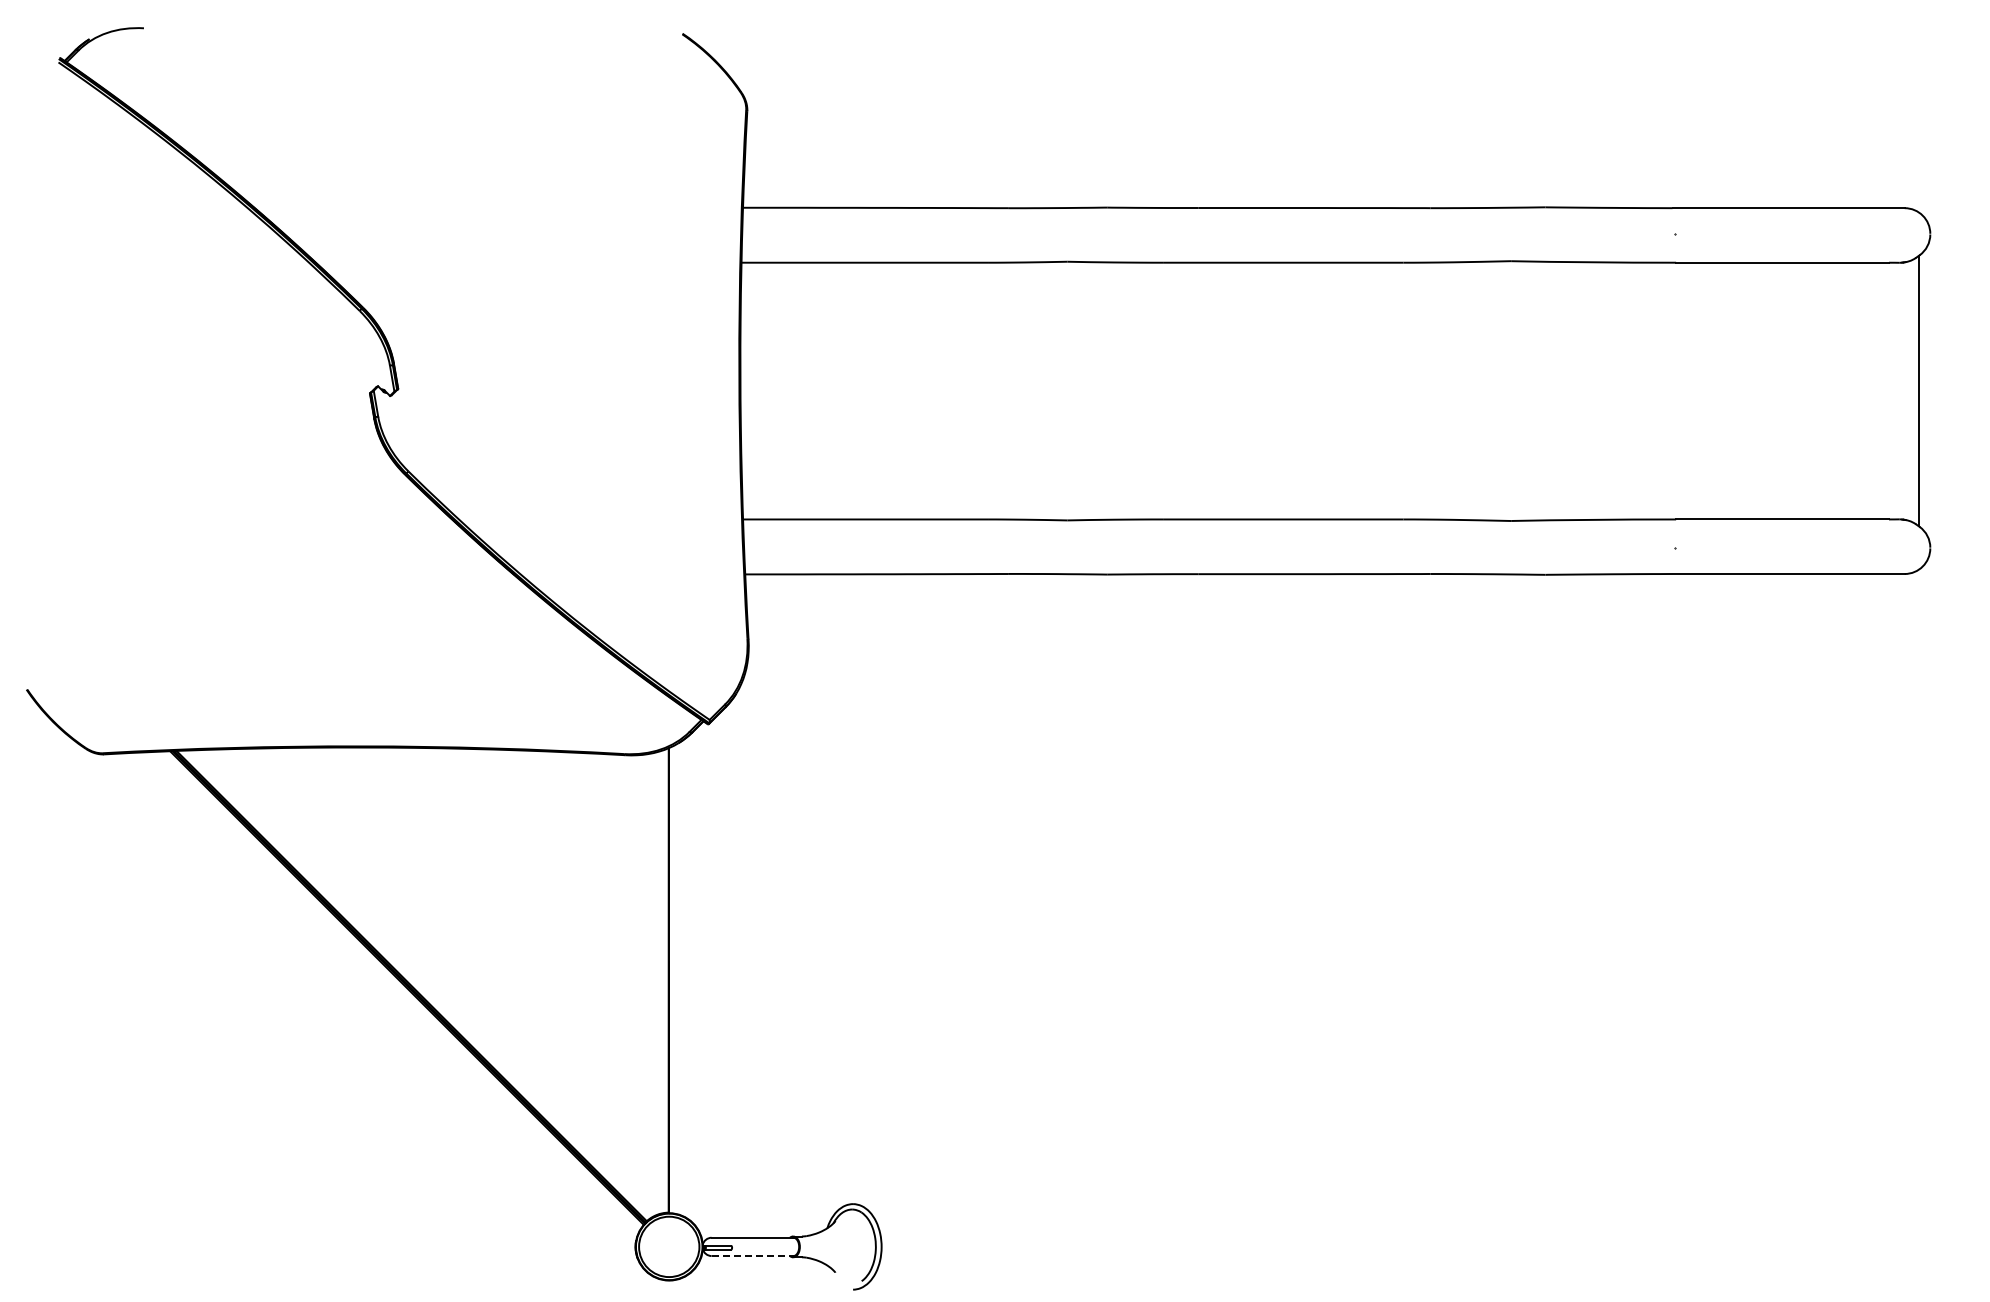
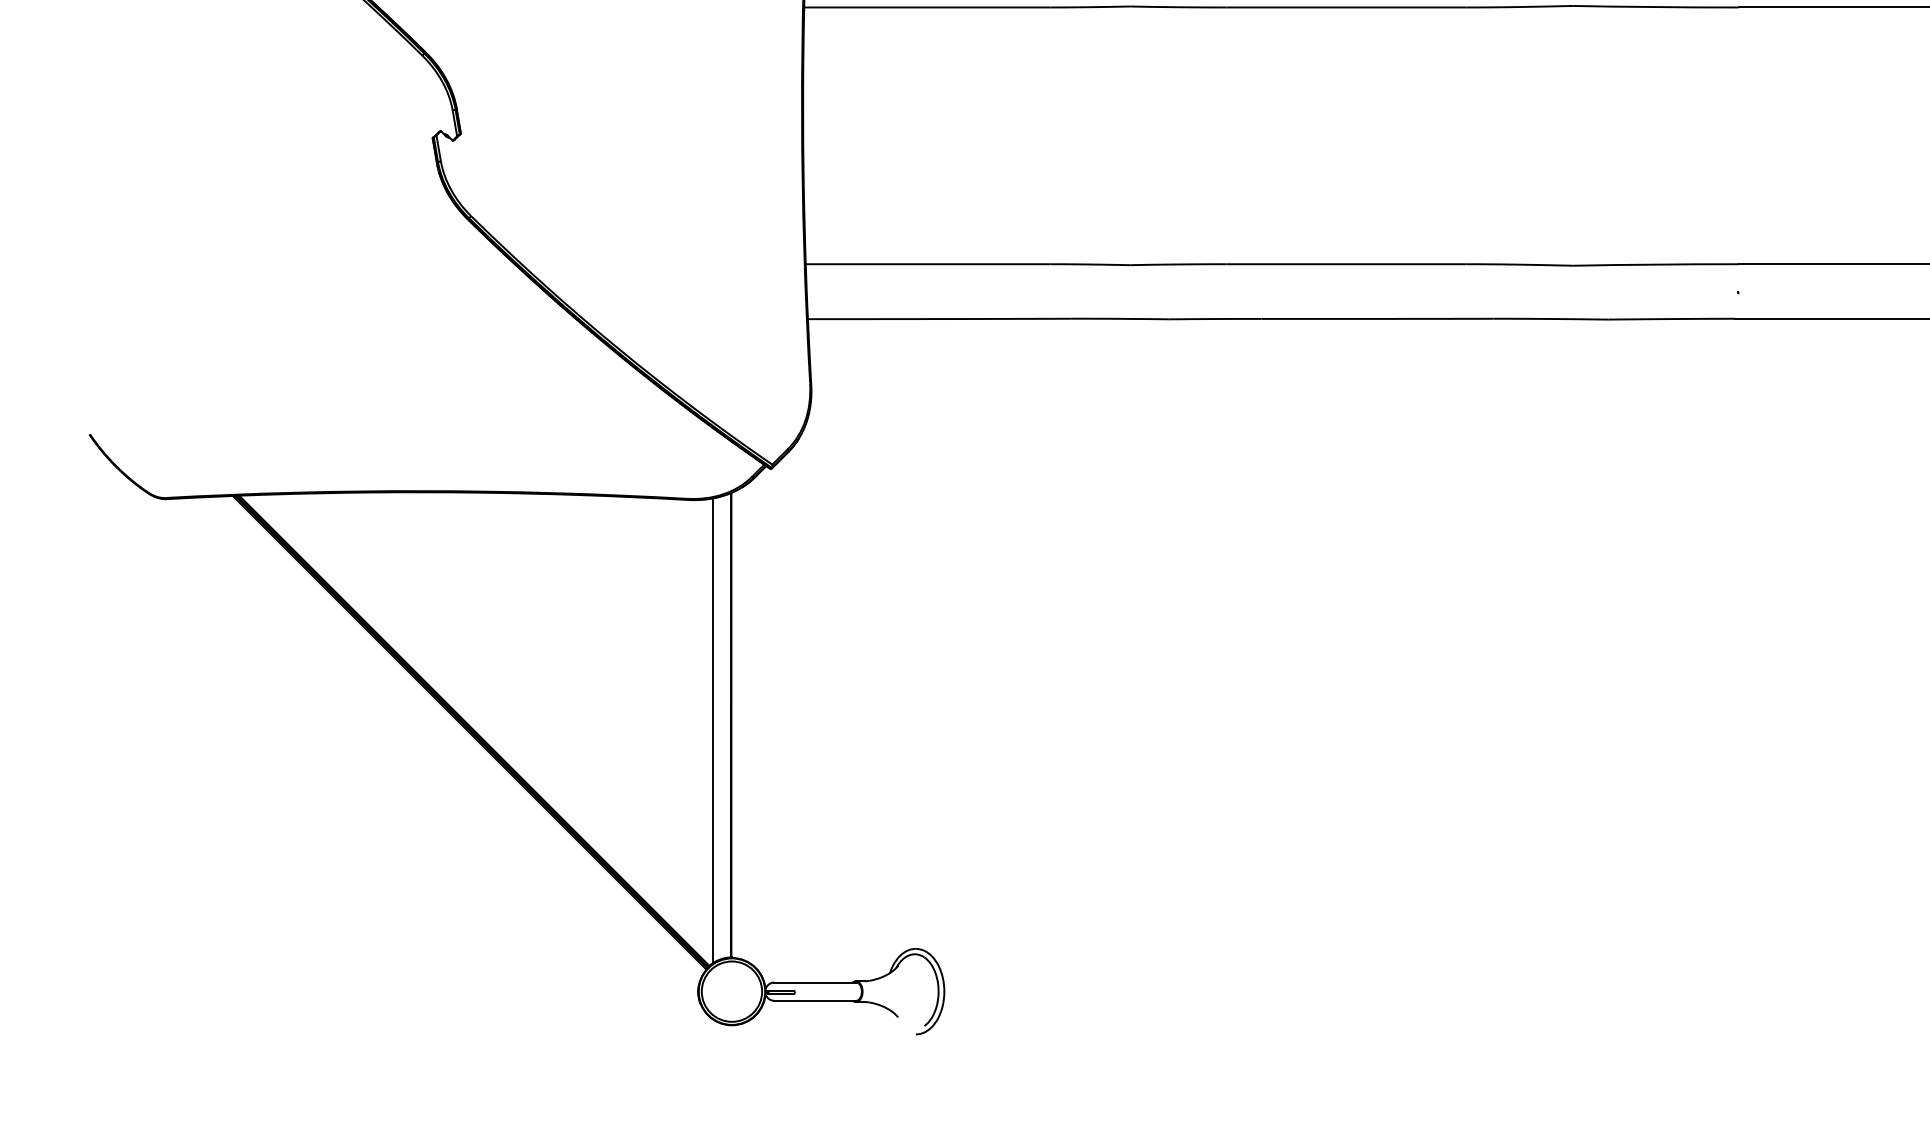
line: (650, 985) -> (713, 730), added
line: (753, 1256) -> (816, 1001), dashed -> solid

